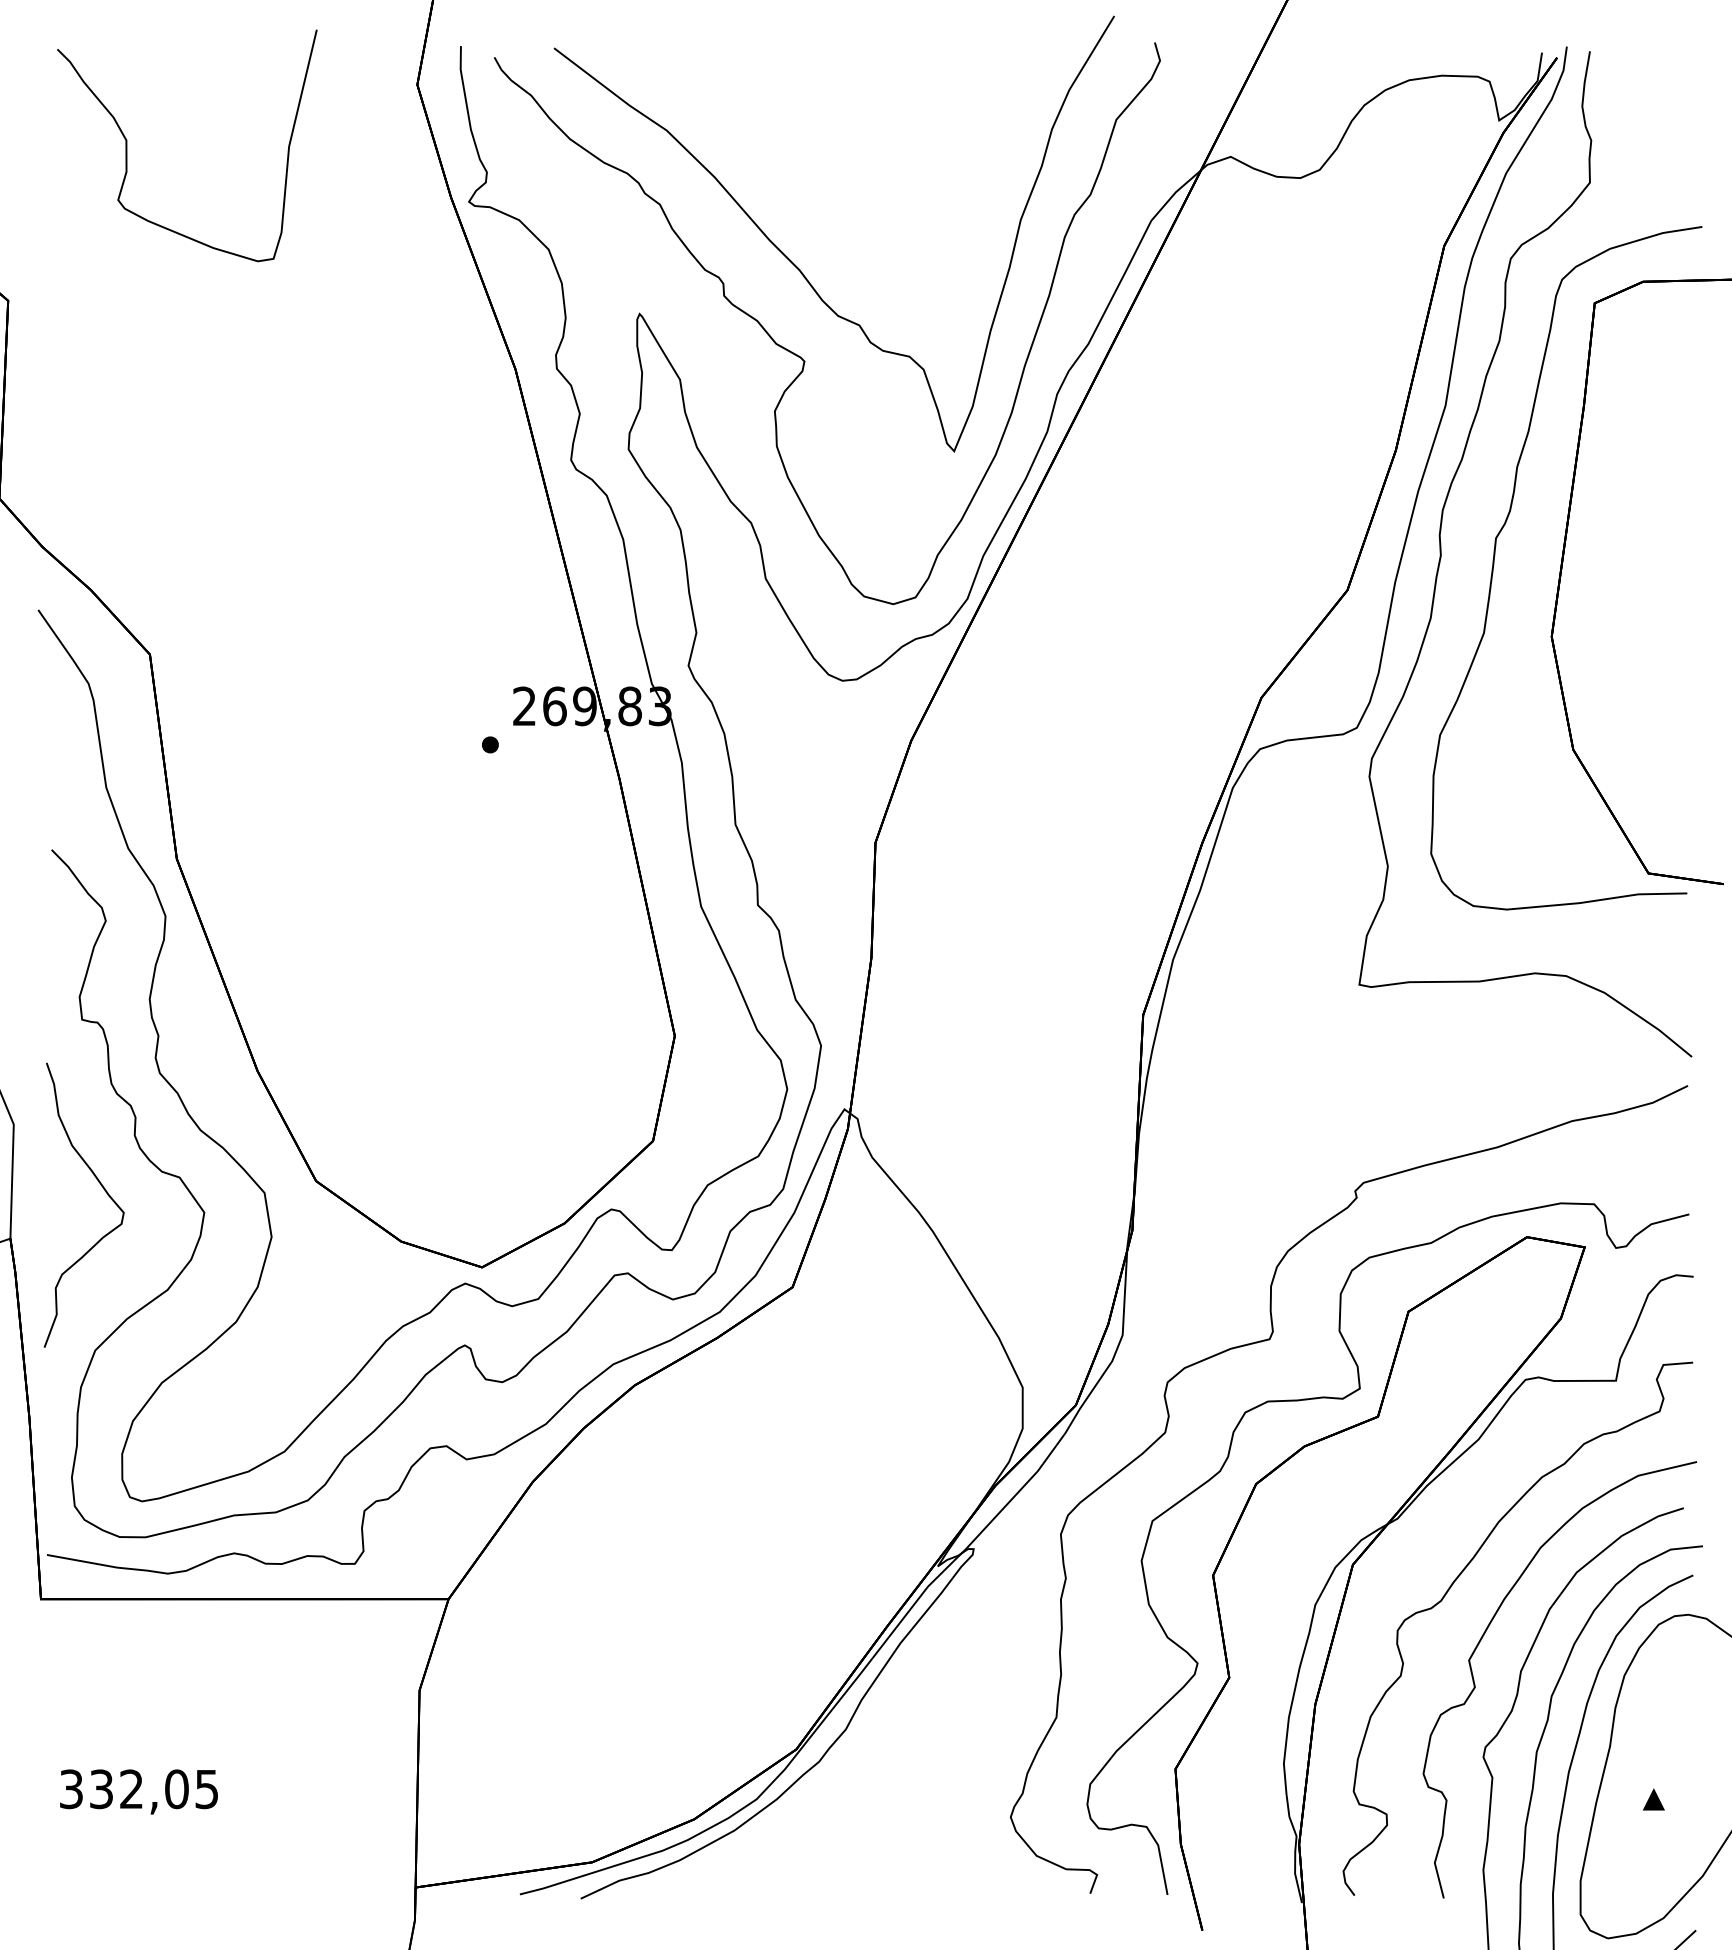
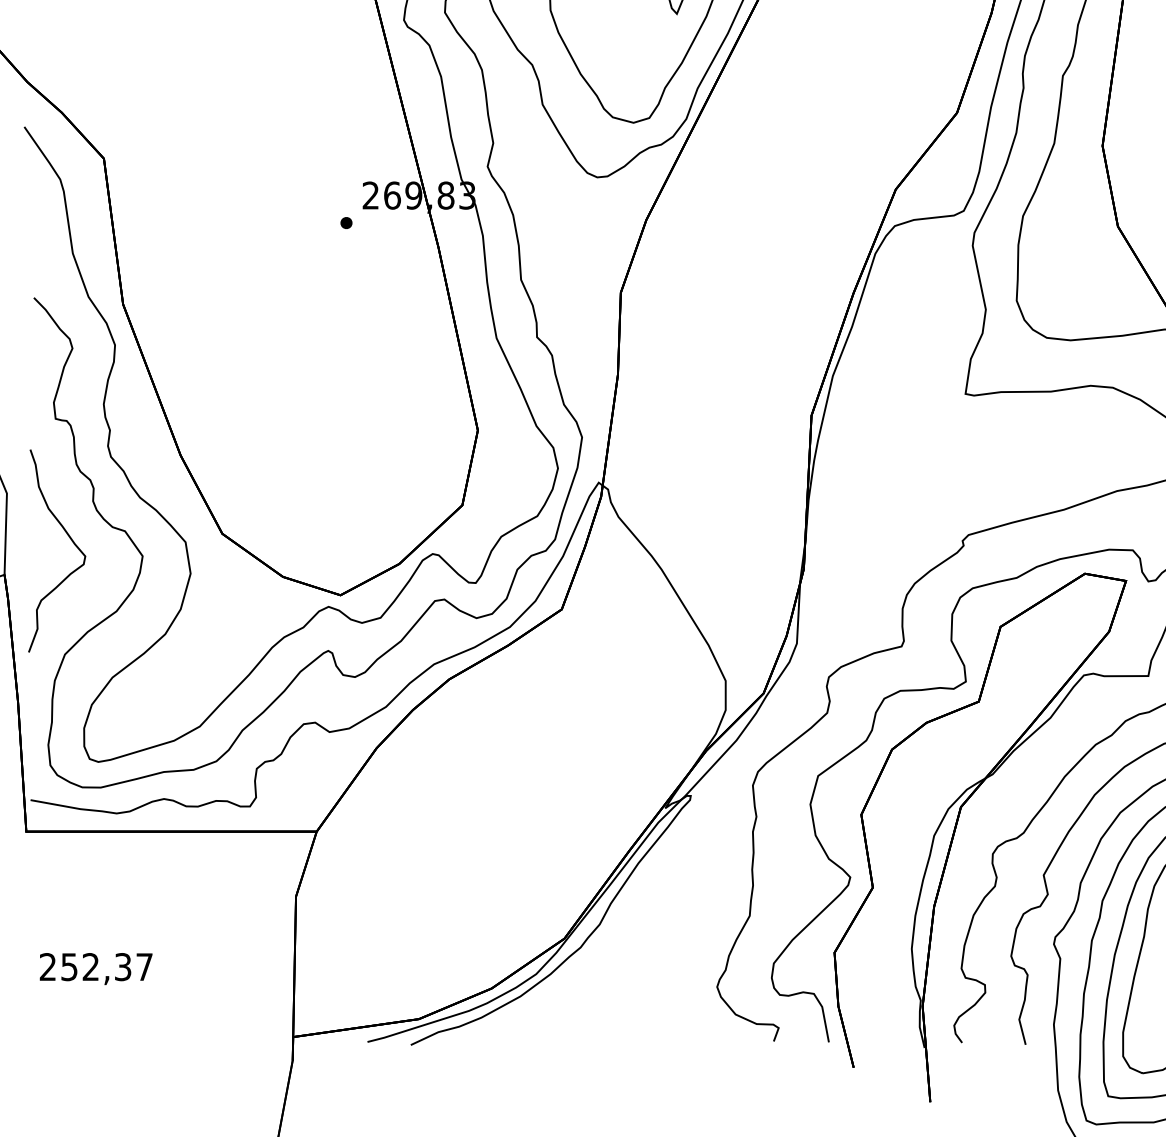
text: (139, 1789) -> (96, 967), 332,05 -> 252,37

